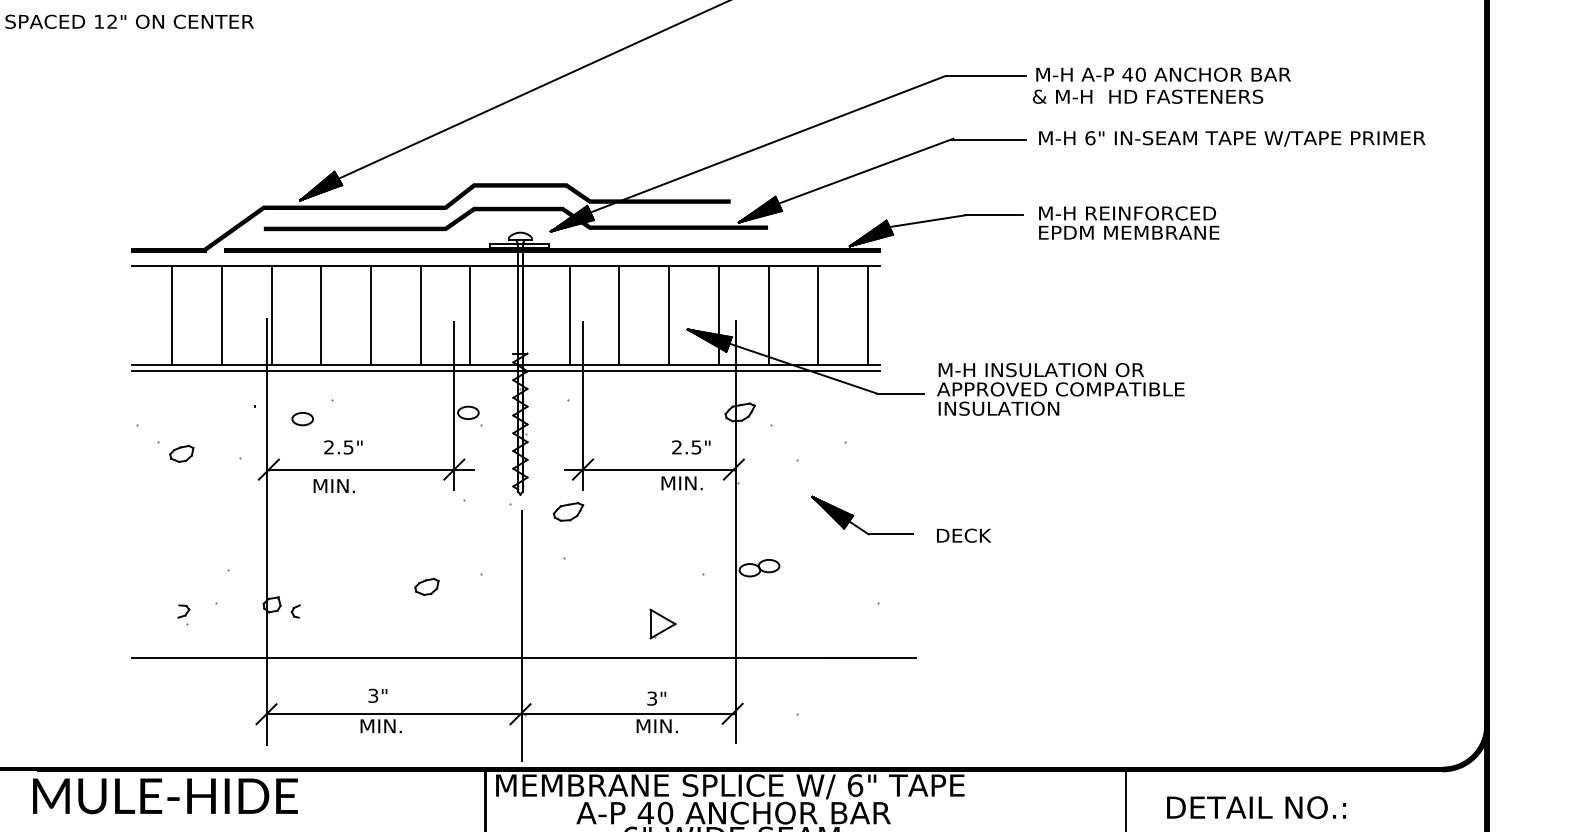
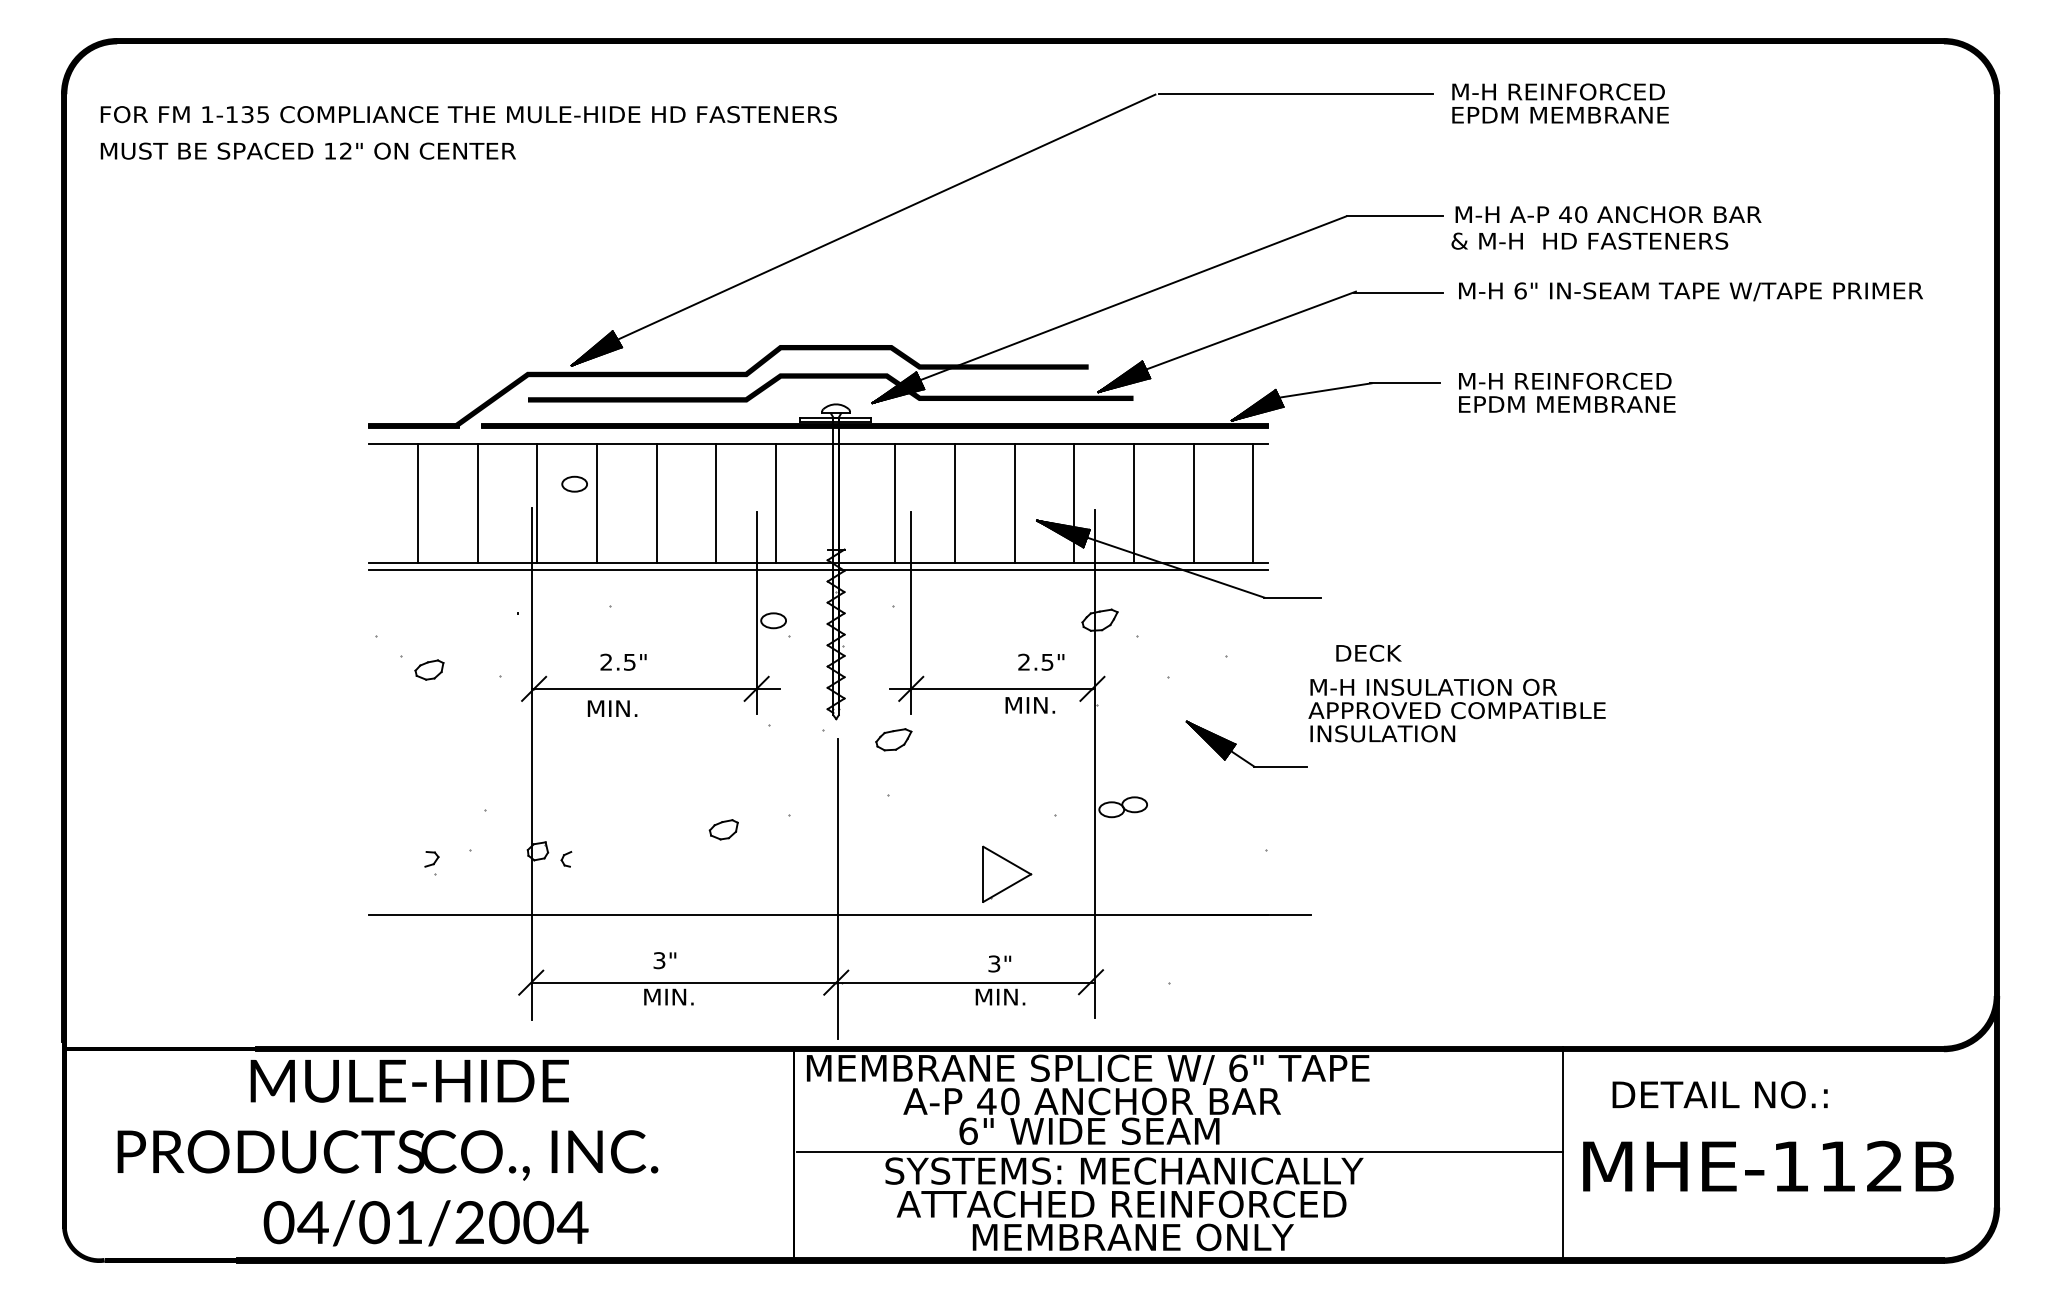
text: (1060, 389) -> (1456, 710), moved
part: (302, 418) -> (574, 483), moved
text: (963, 535) -> (1368, 652), moved
part: (663, 624) -> (1007, 874), size x1.6

